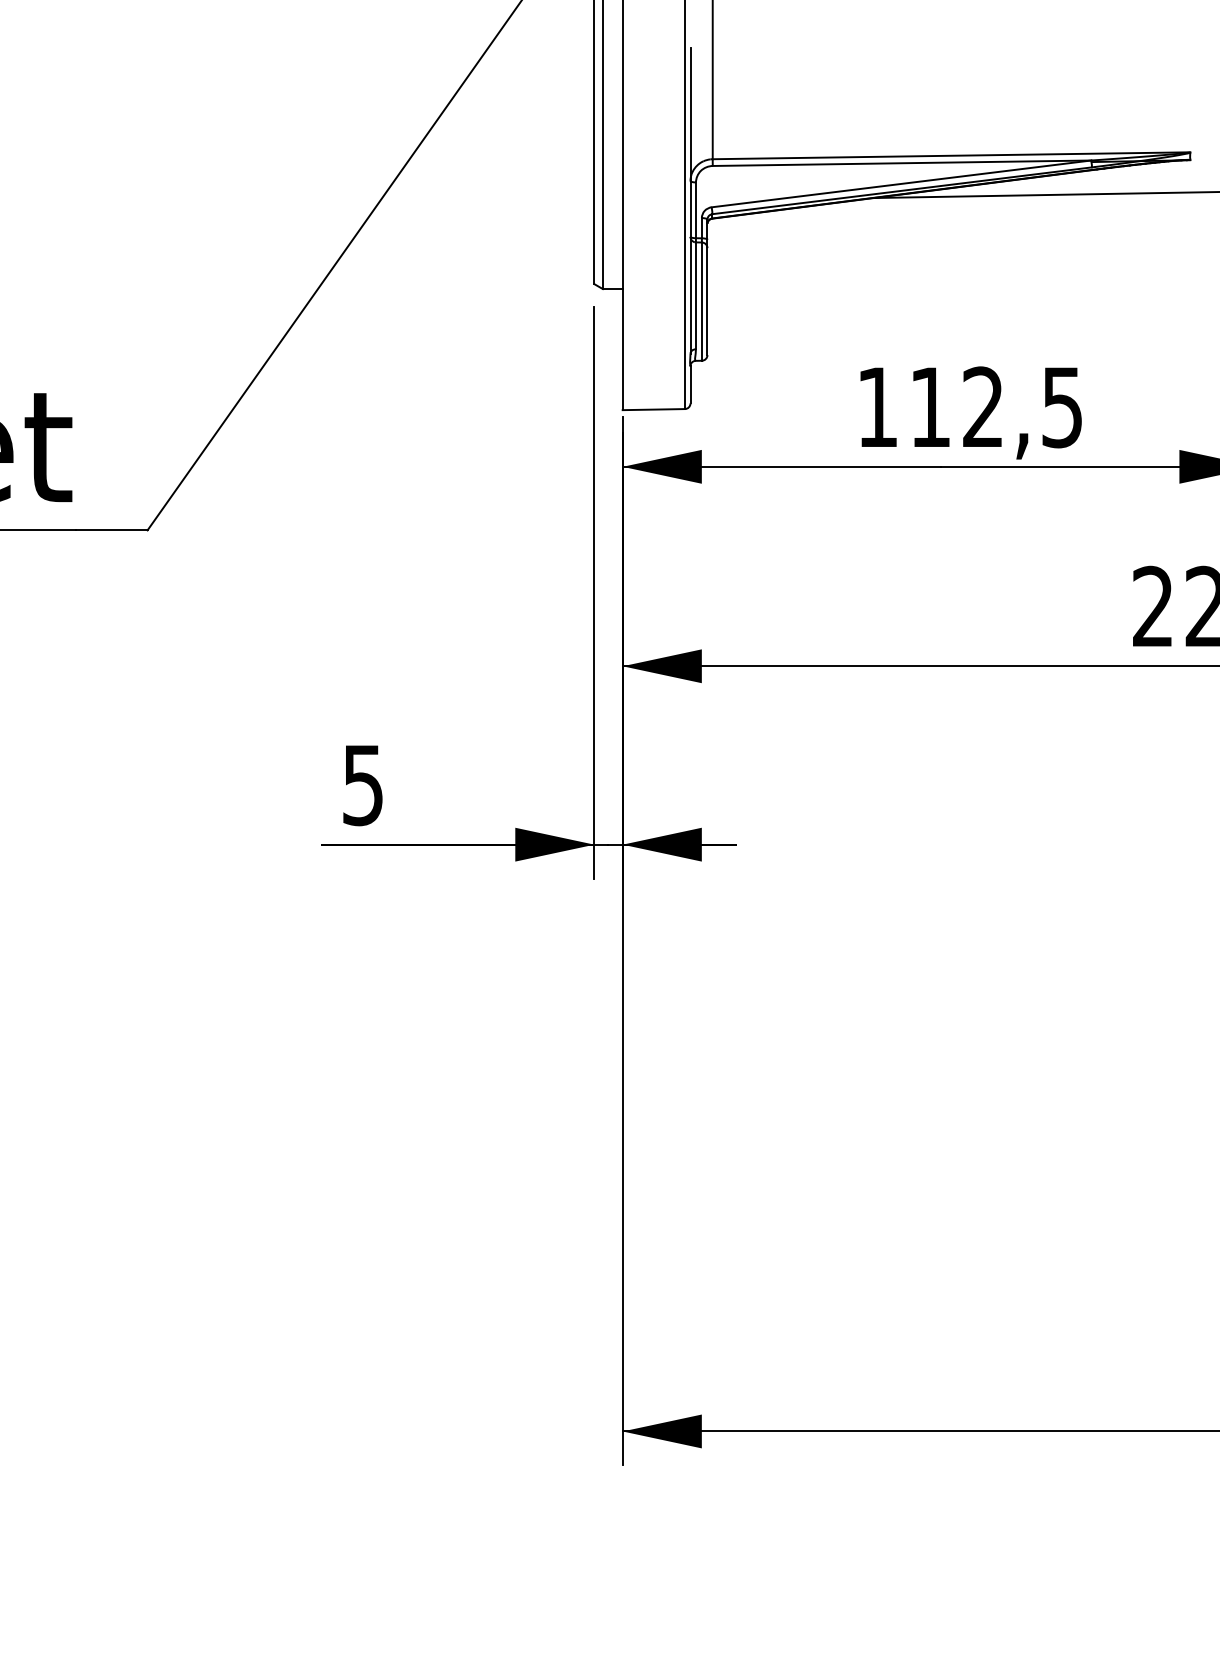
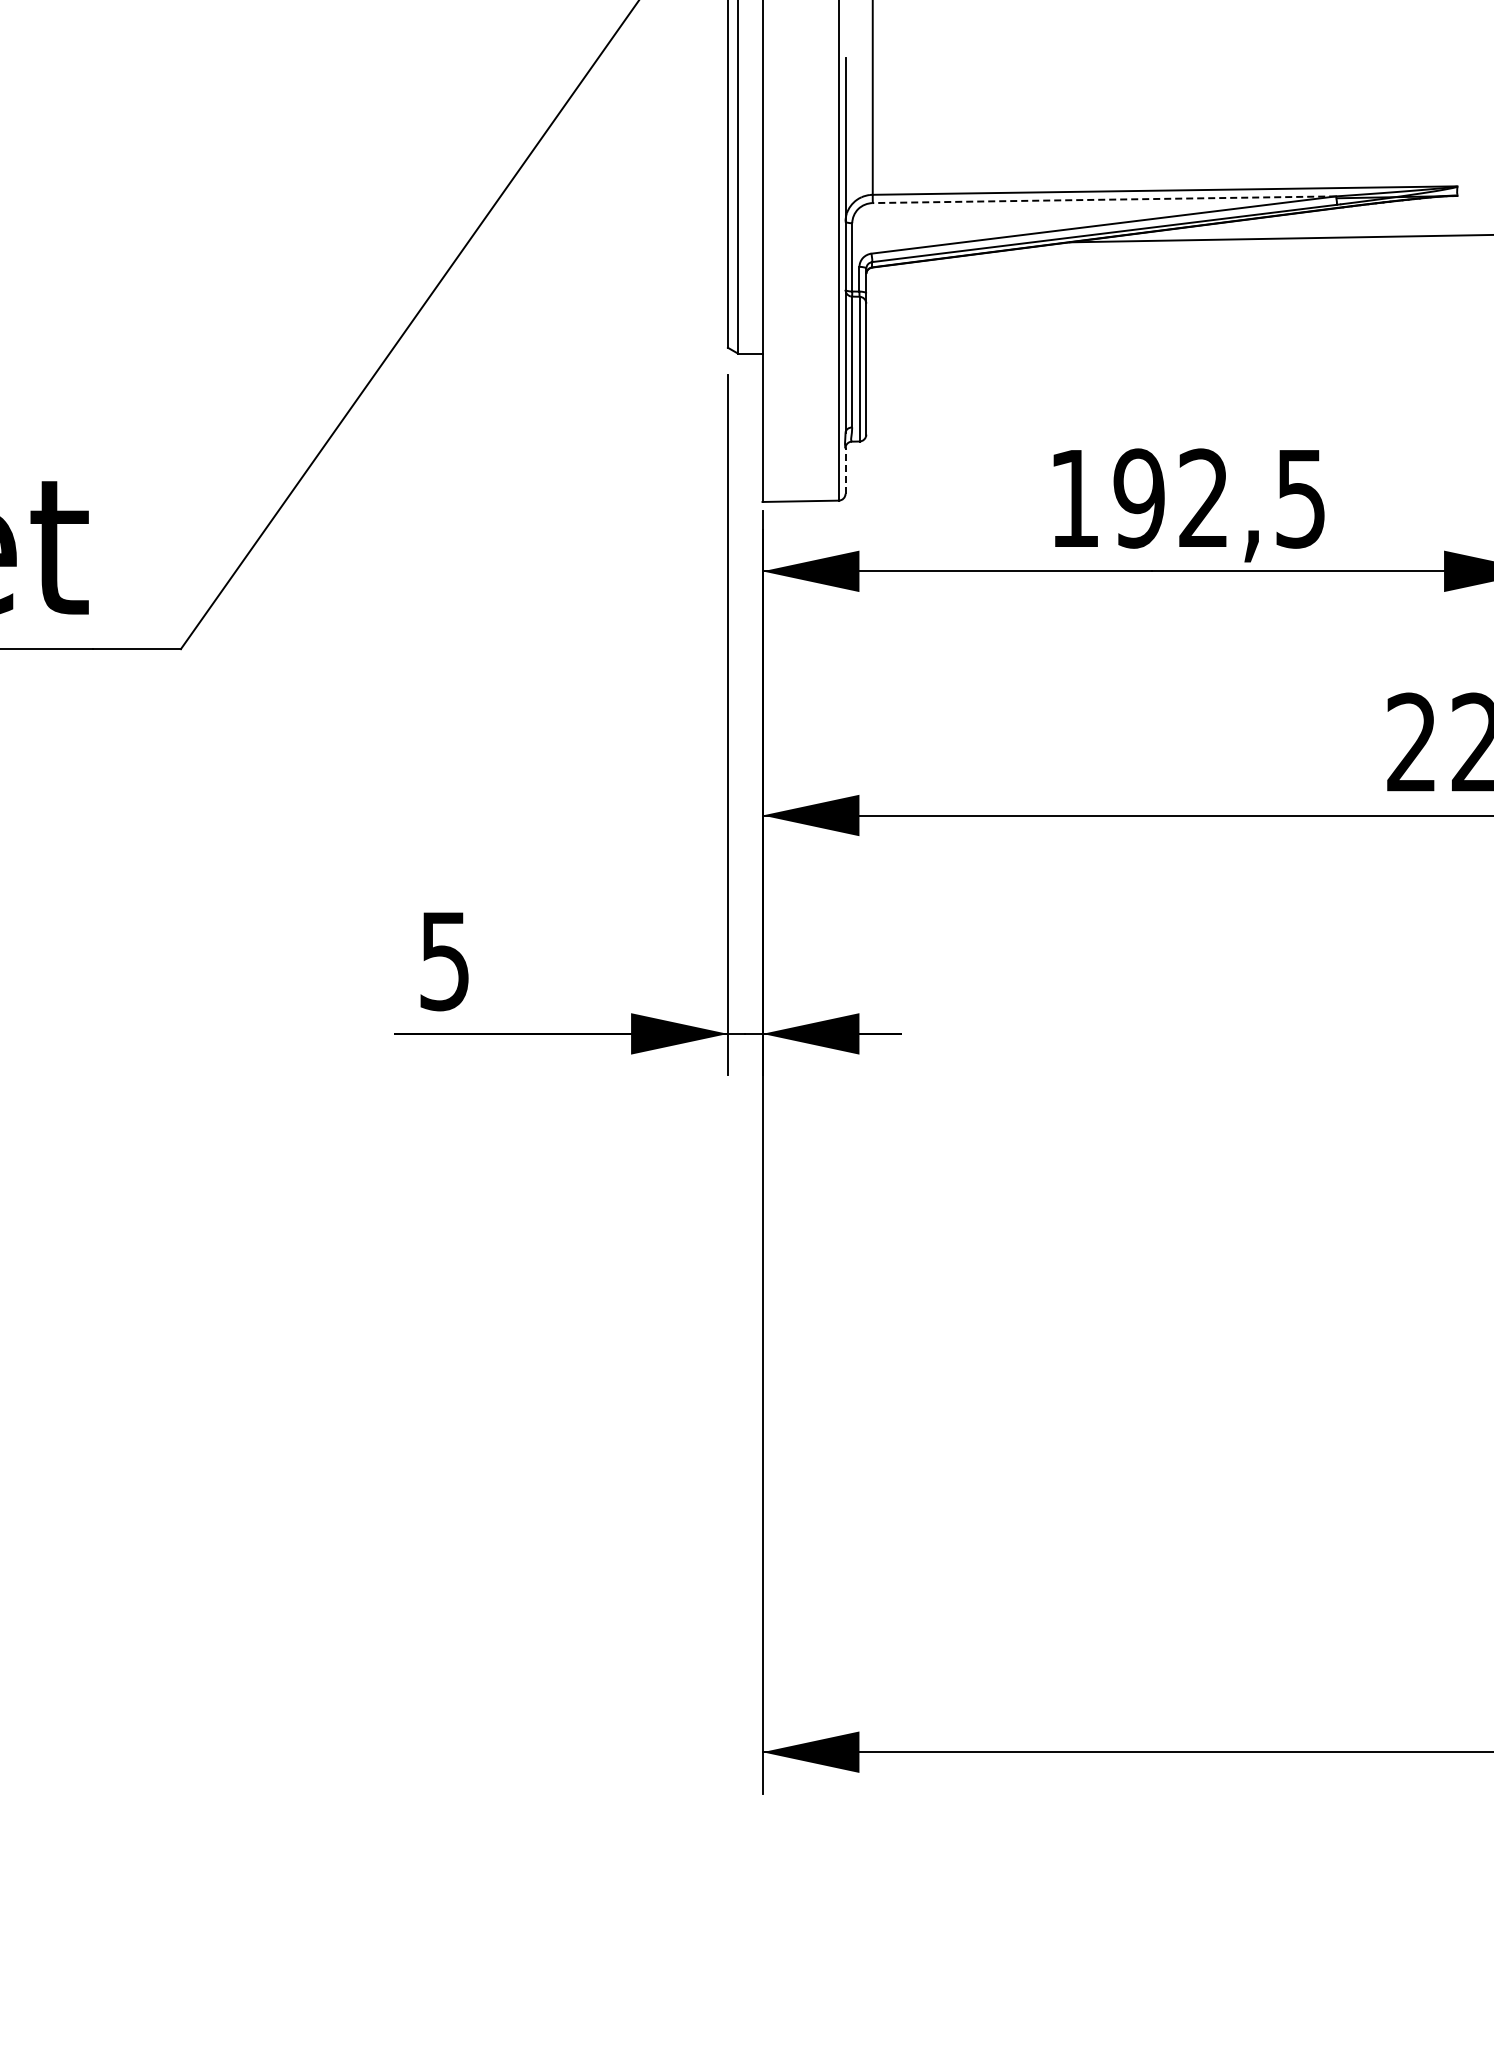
line: (902, 163) -> (1104, 199), solid -> dashed
line: (690, 384) -> (845, 470), solid -> dashed
text: (929, 407) -> (1138, 498), 112,5 -> 192,5

